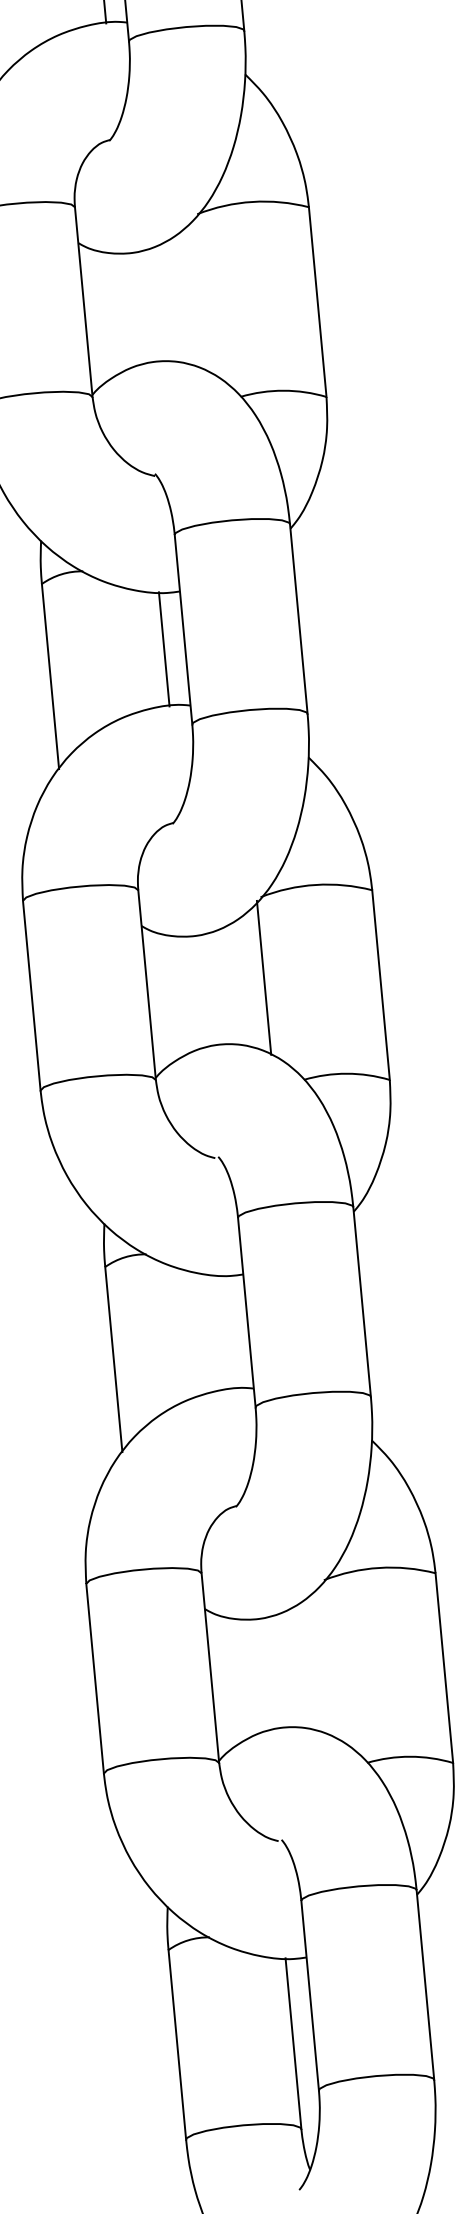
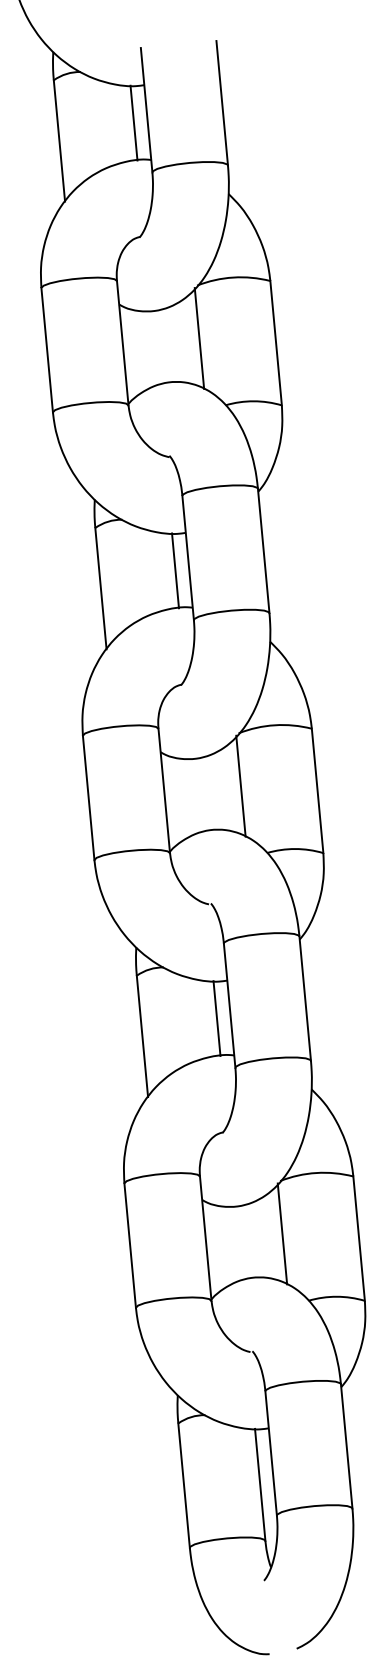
line: (200, 294) -> (199, 338), added
line: (226, 1332) -> (216, 1018), added
line: (327, 1660) -> (282, 1233), added

